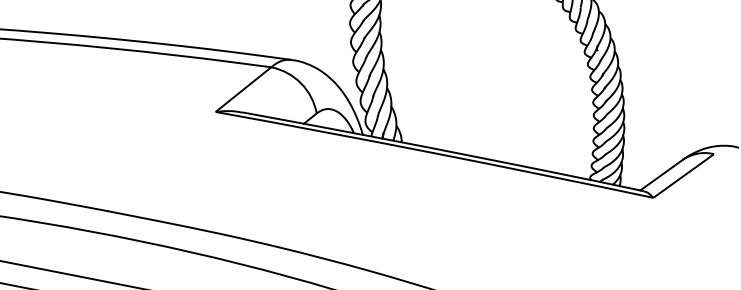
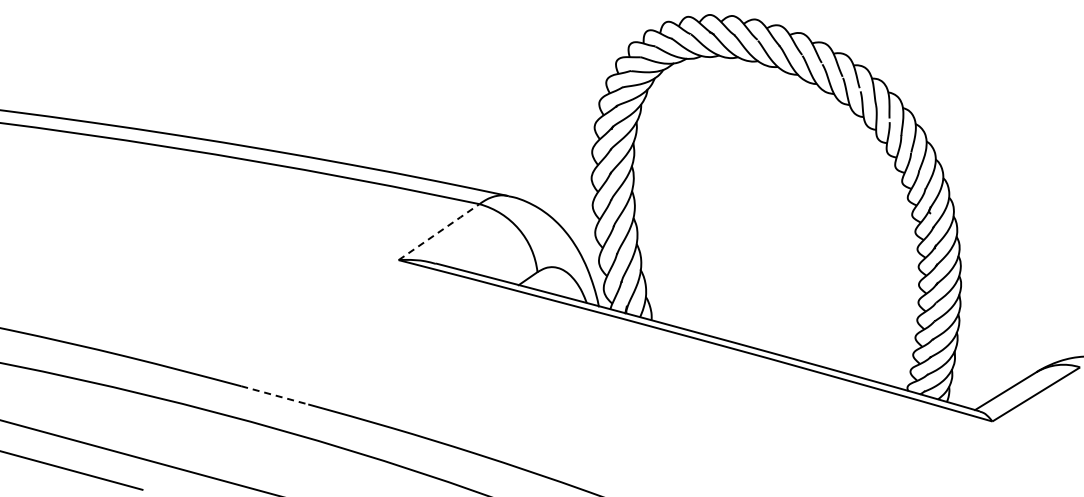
line: (244, 89) -> (440, 231), solid -> dashed
line: (132, 216) -> (274, 395), solid -> dashed

